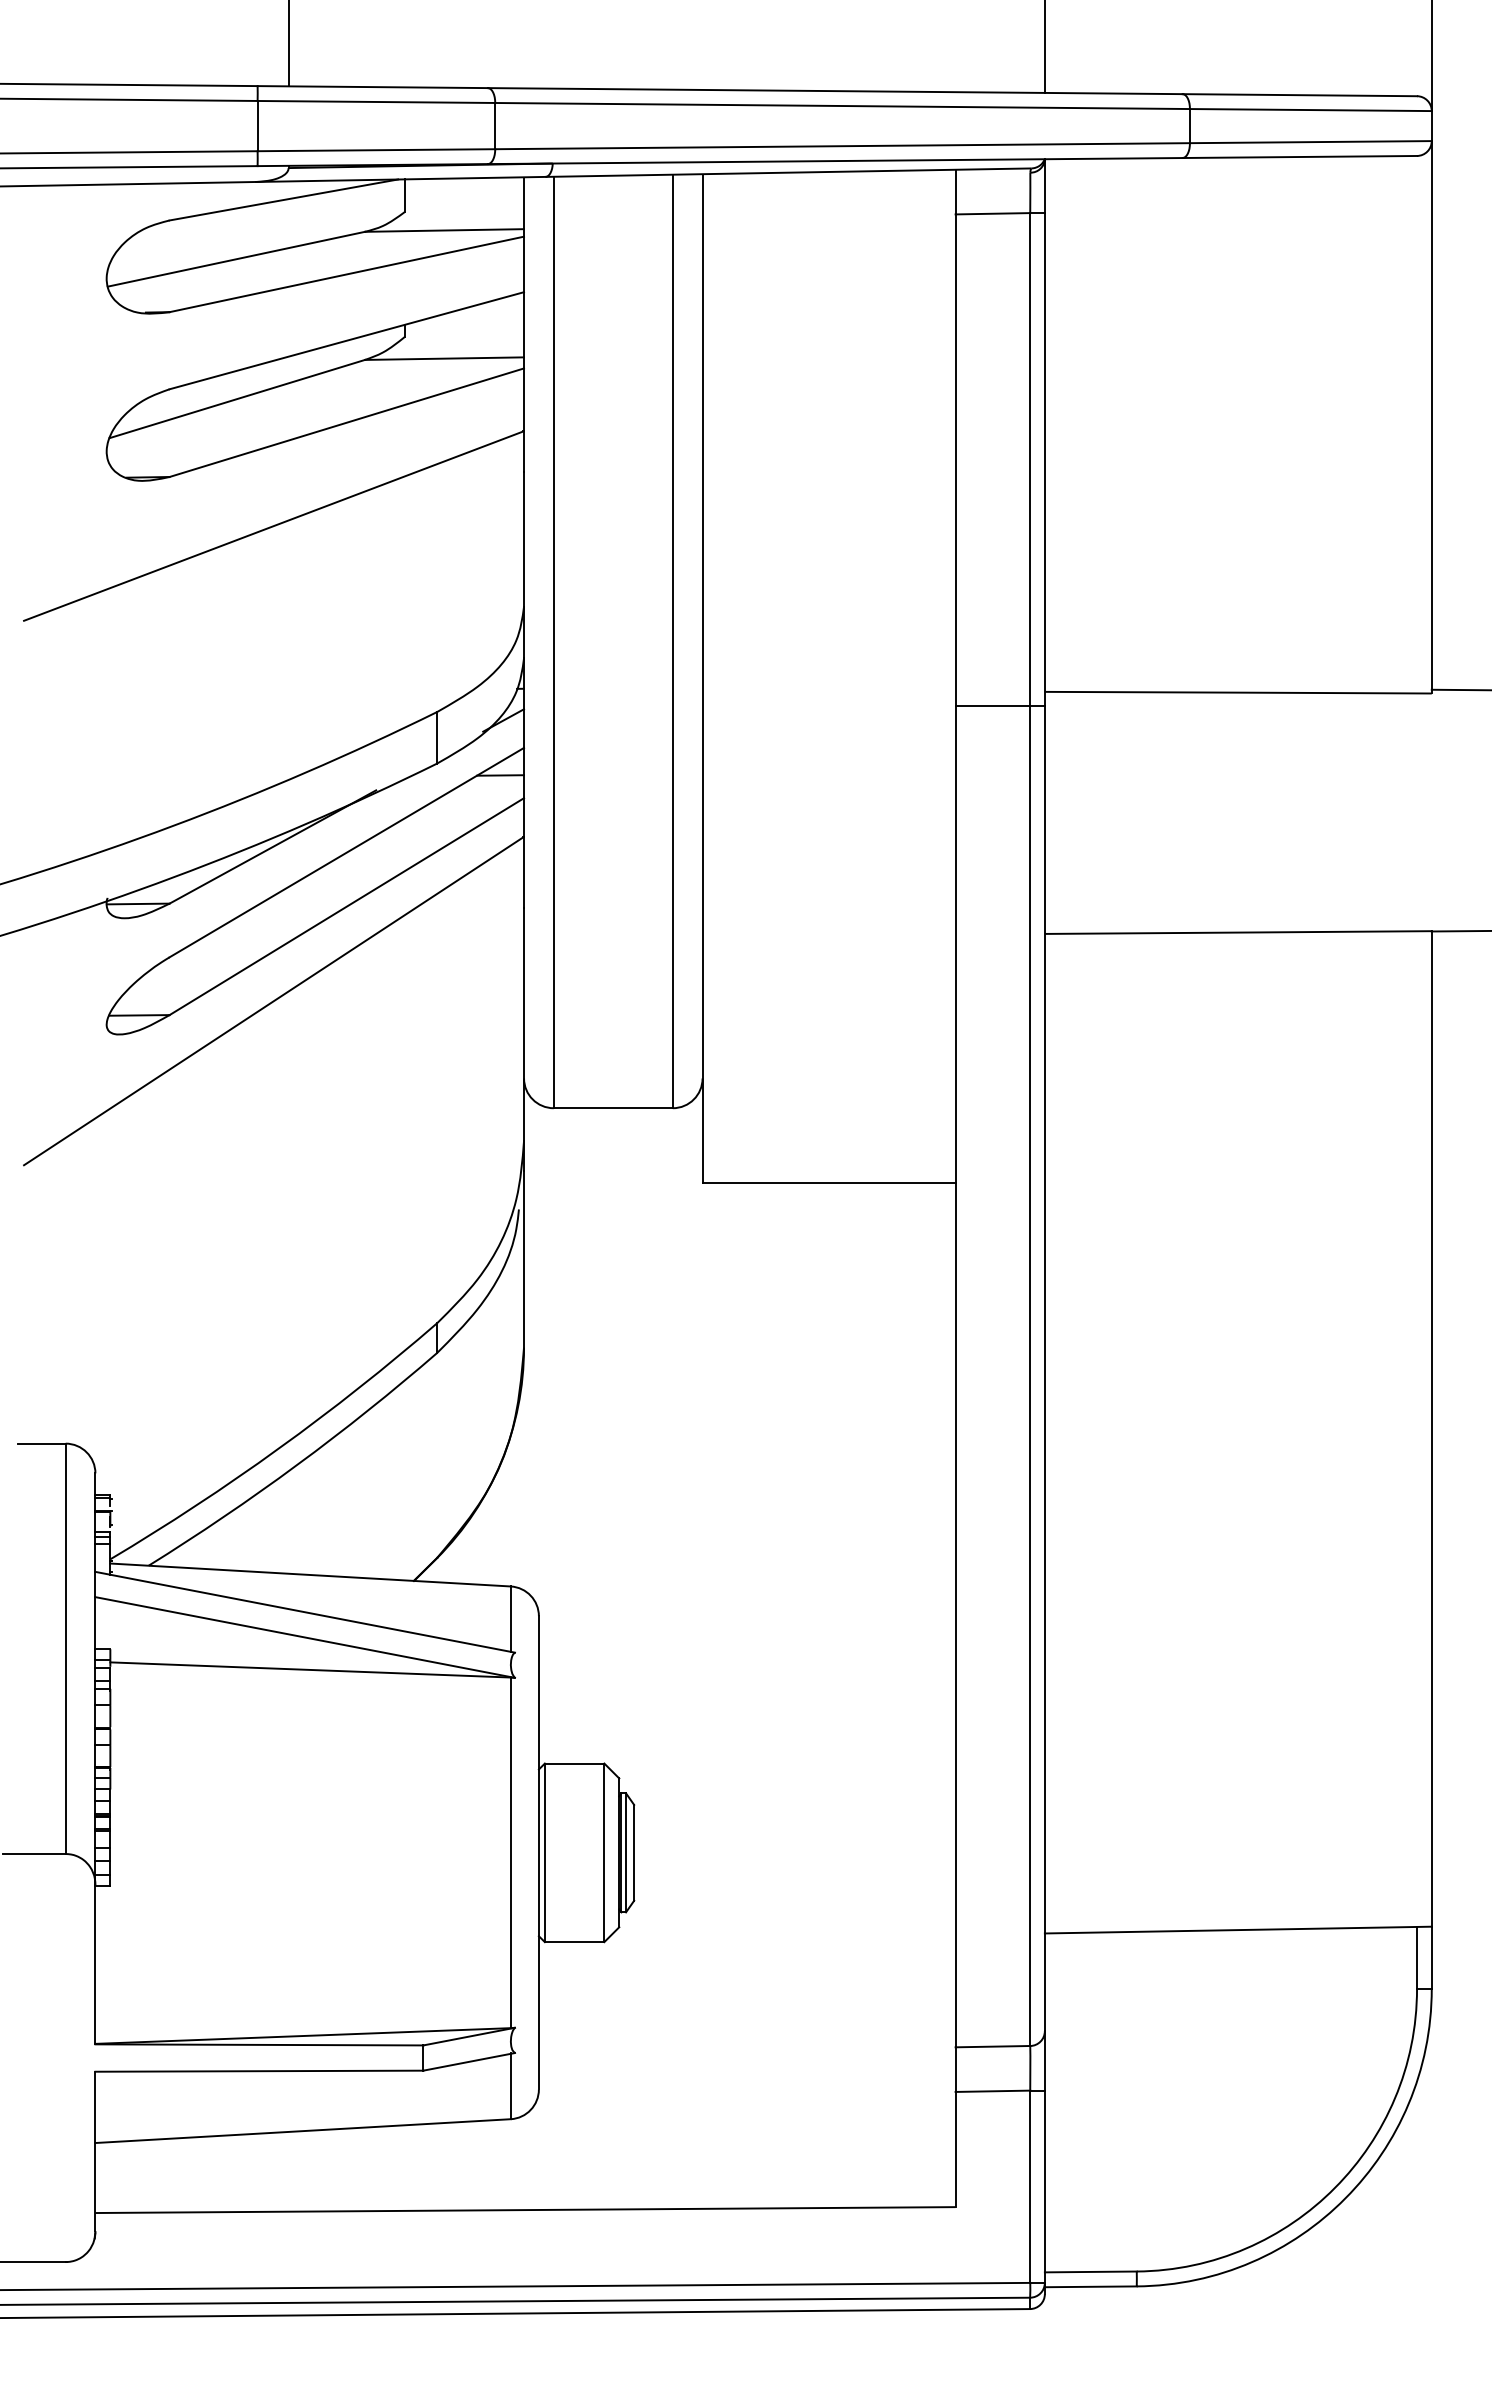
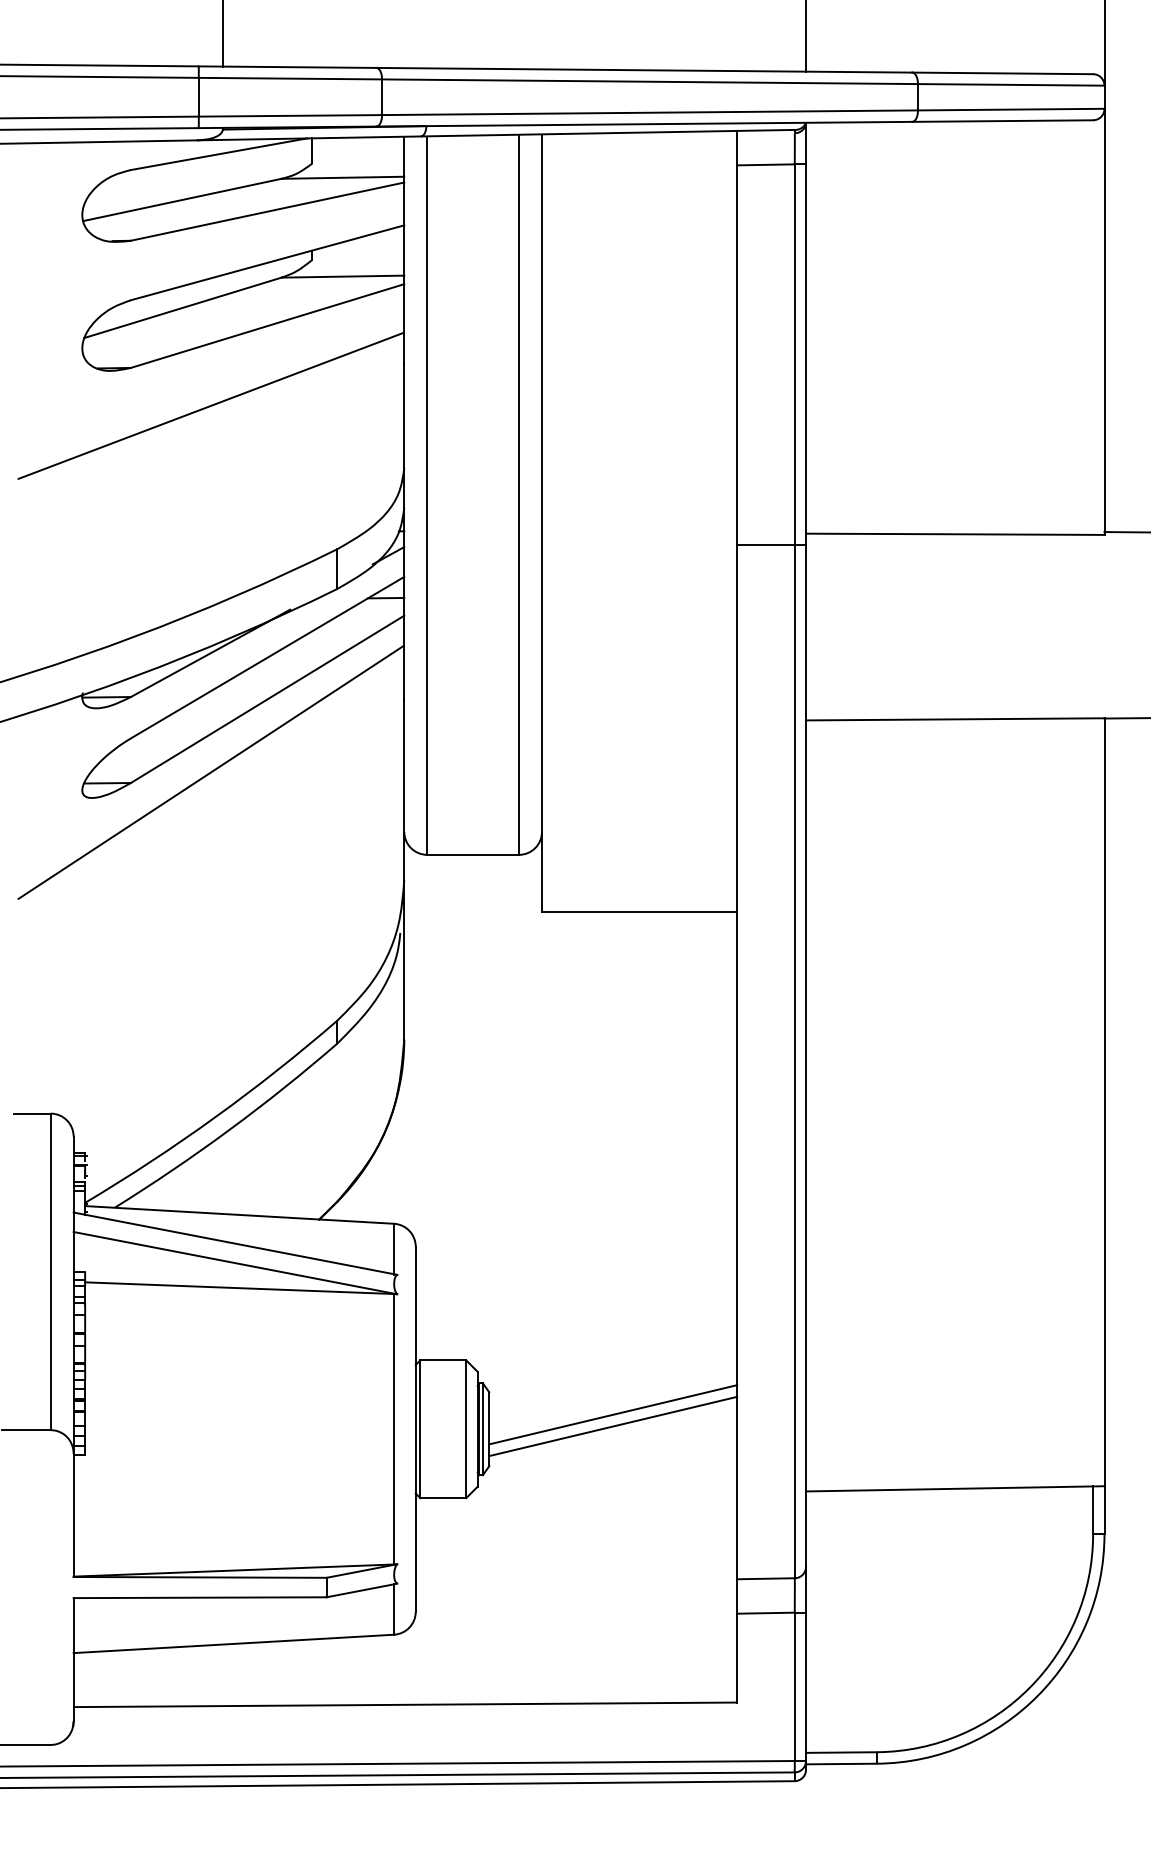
line: (794, 1833) -> (612, 1414), added
line: (794, 1848) -> (612, 1425), added

